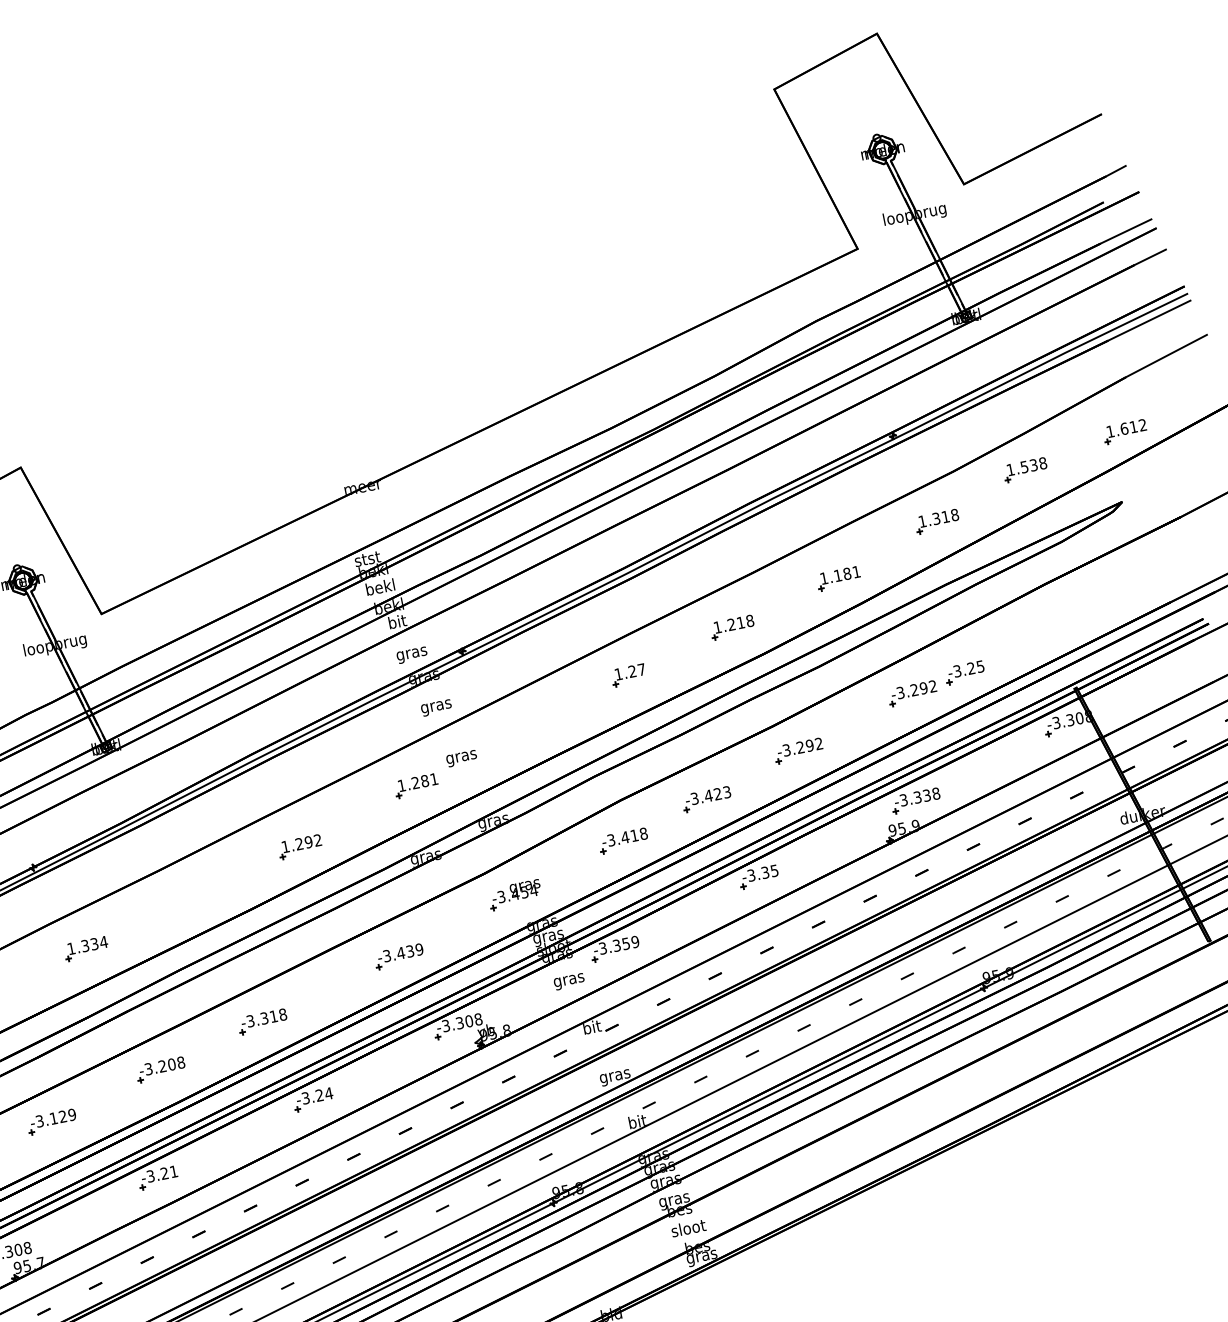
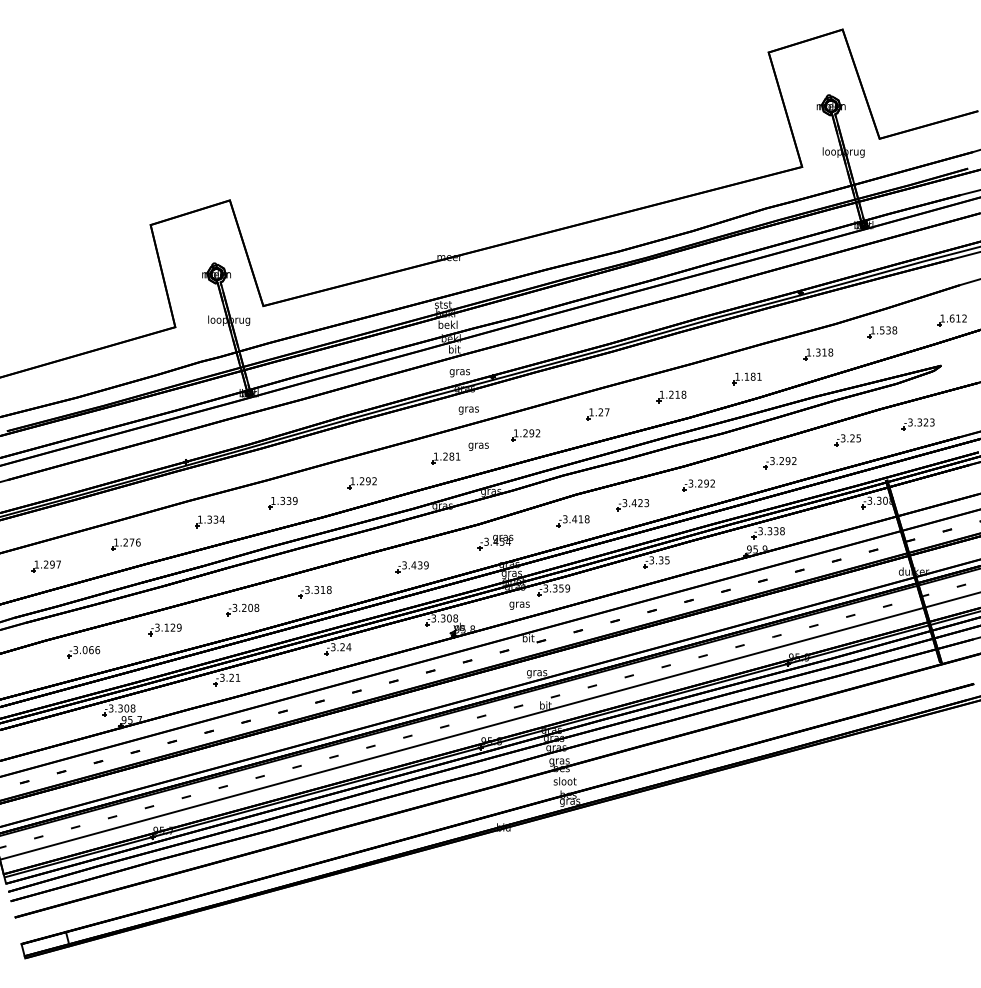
part: (1104, 595) -> (917, 424), added
part: (964, 673) -> (847, 440), moved
part: (527, 728) -> (525, 435), added
part: (187, 899) -> (282, 502), added

